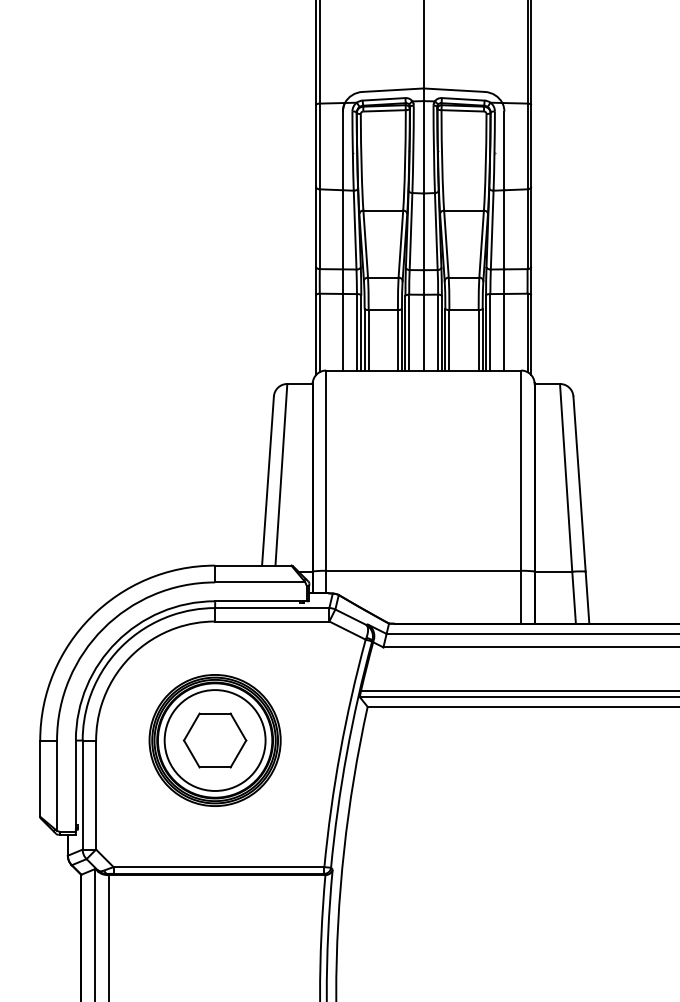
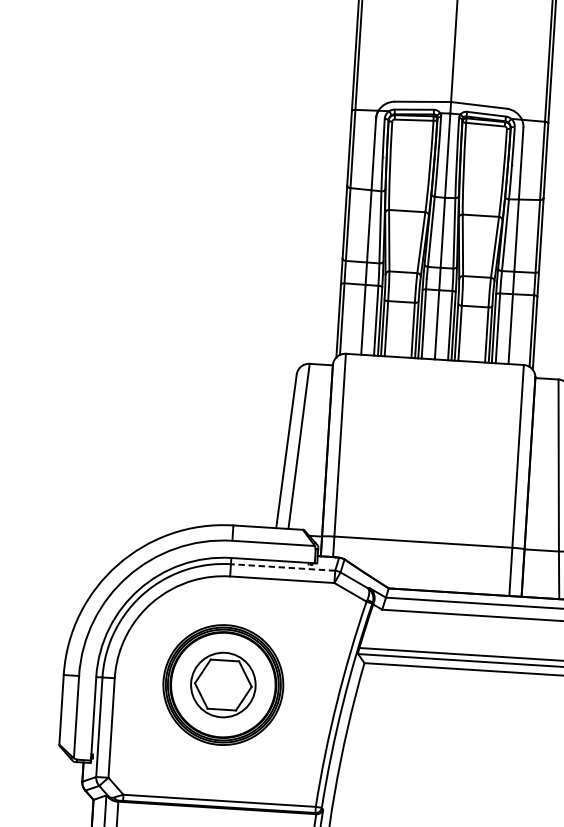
line: (271, 608) -> (282, 567), solid -> dashed
circle: (214, 740) -> (222, 685), size x0.7

